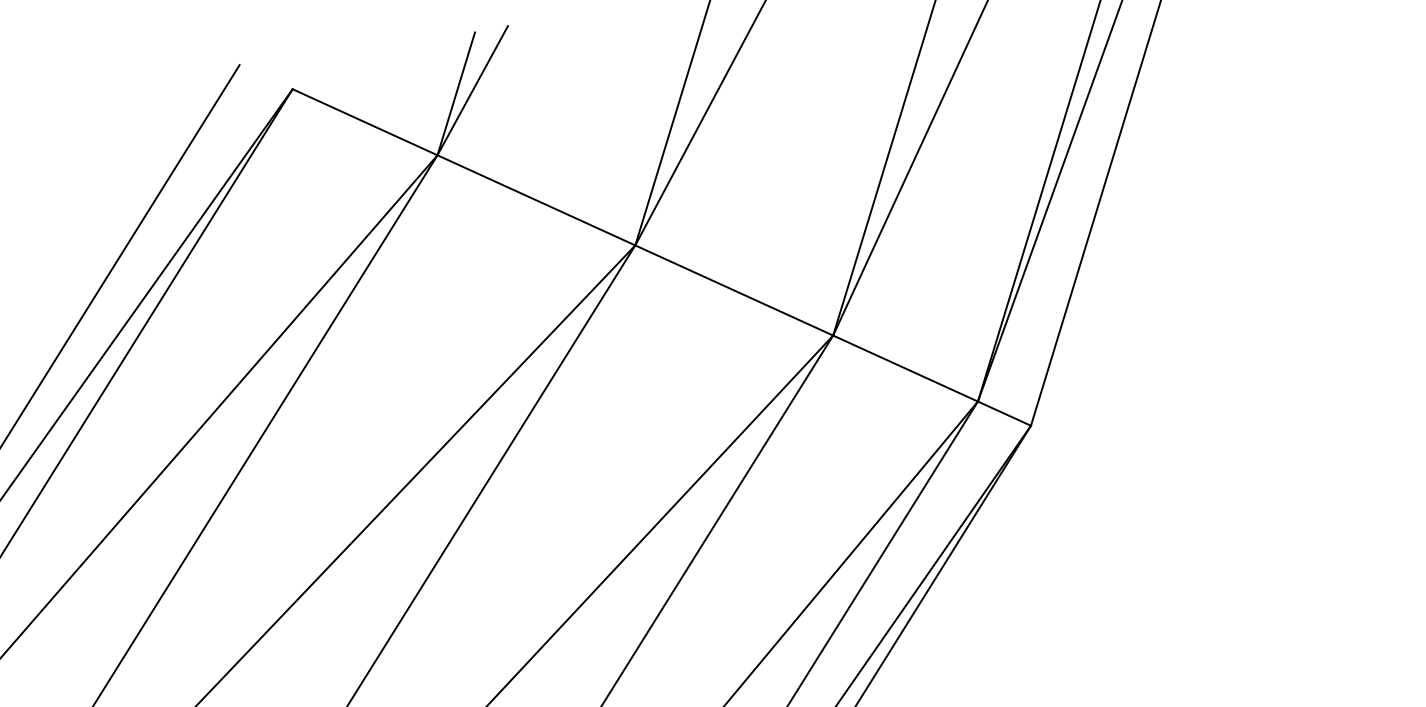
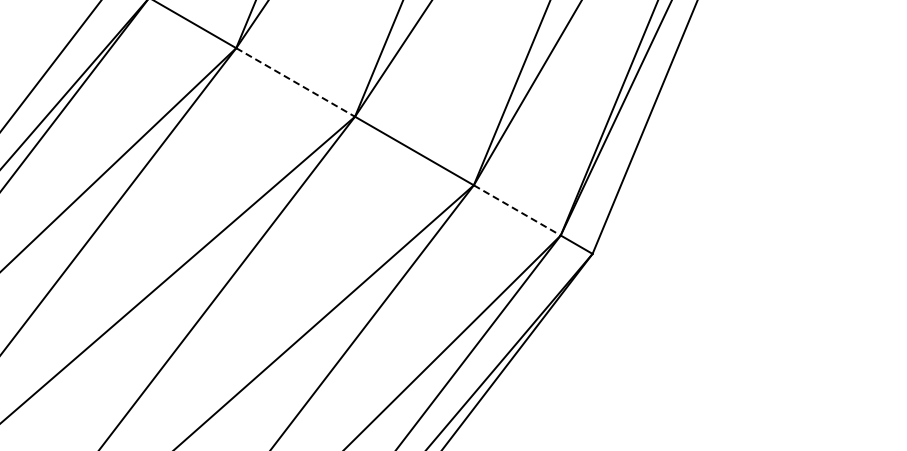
line: (536, 200) -> (295, 82), solid -> dashed
line: (905, 368) -> (517, 210), solid -> dashed

